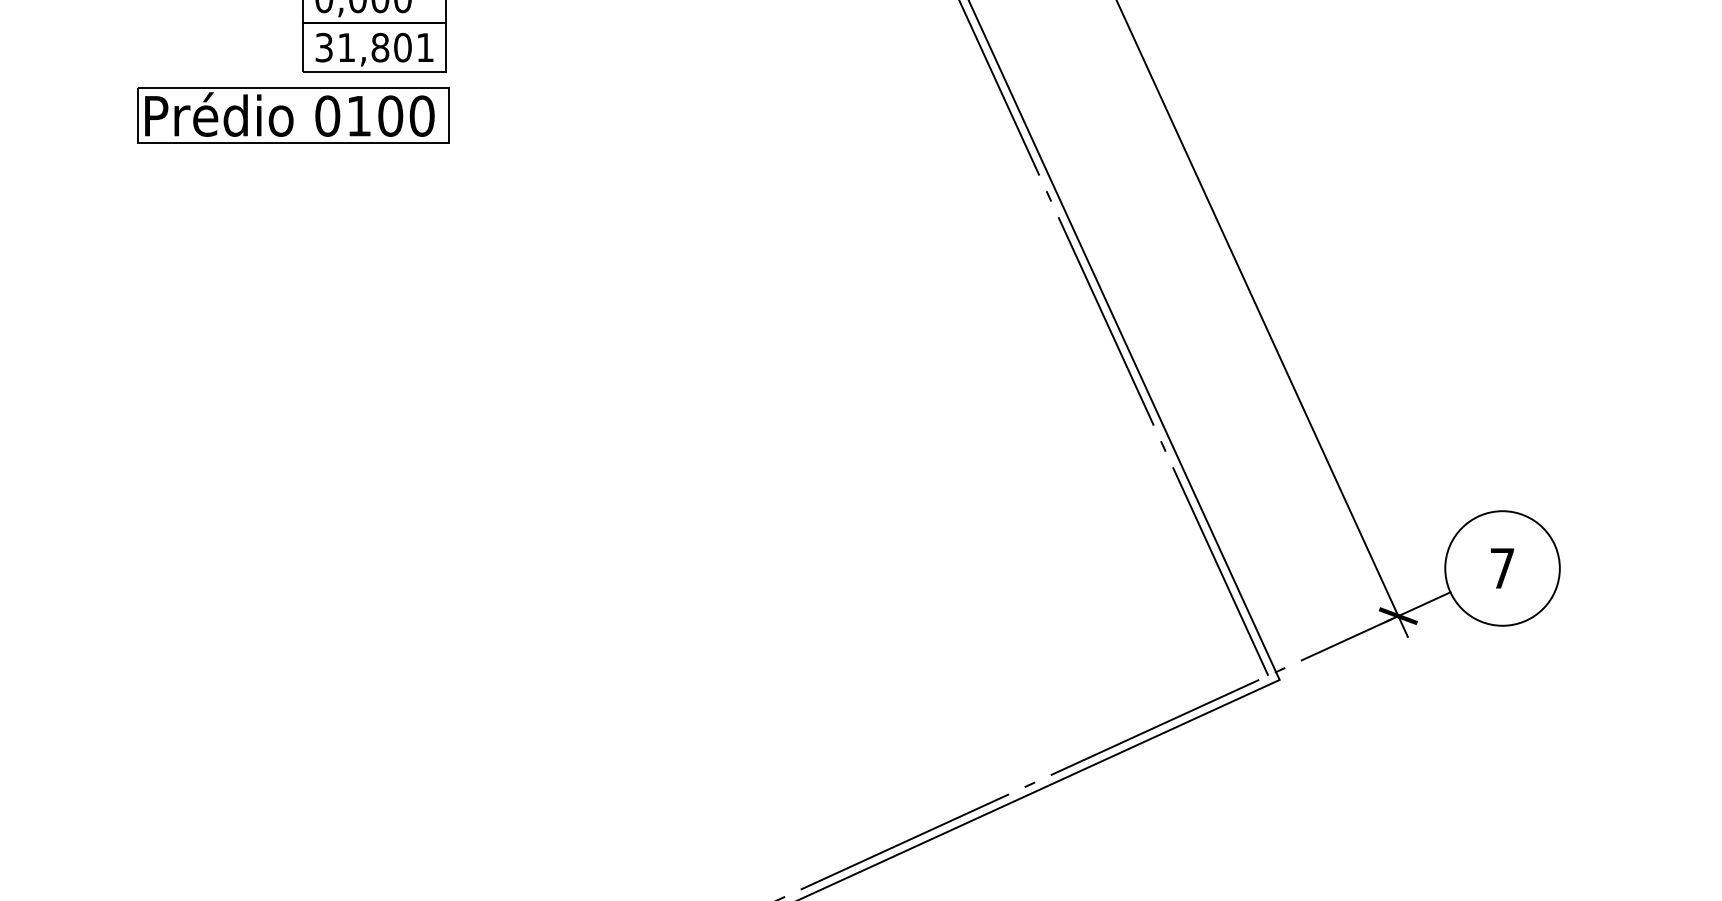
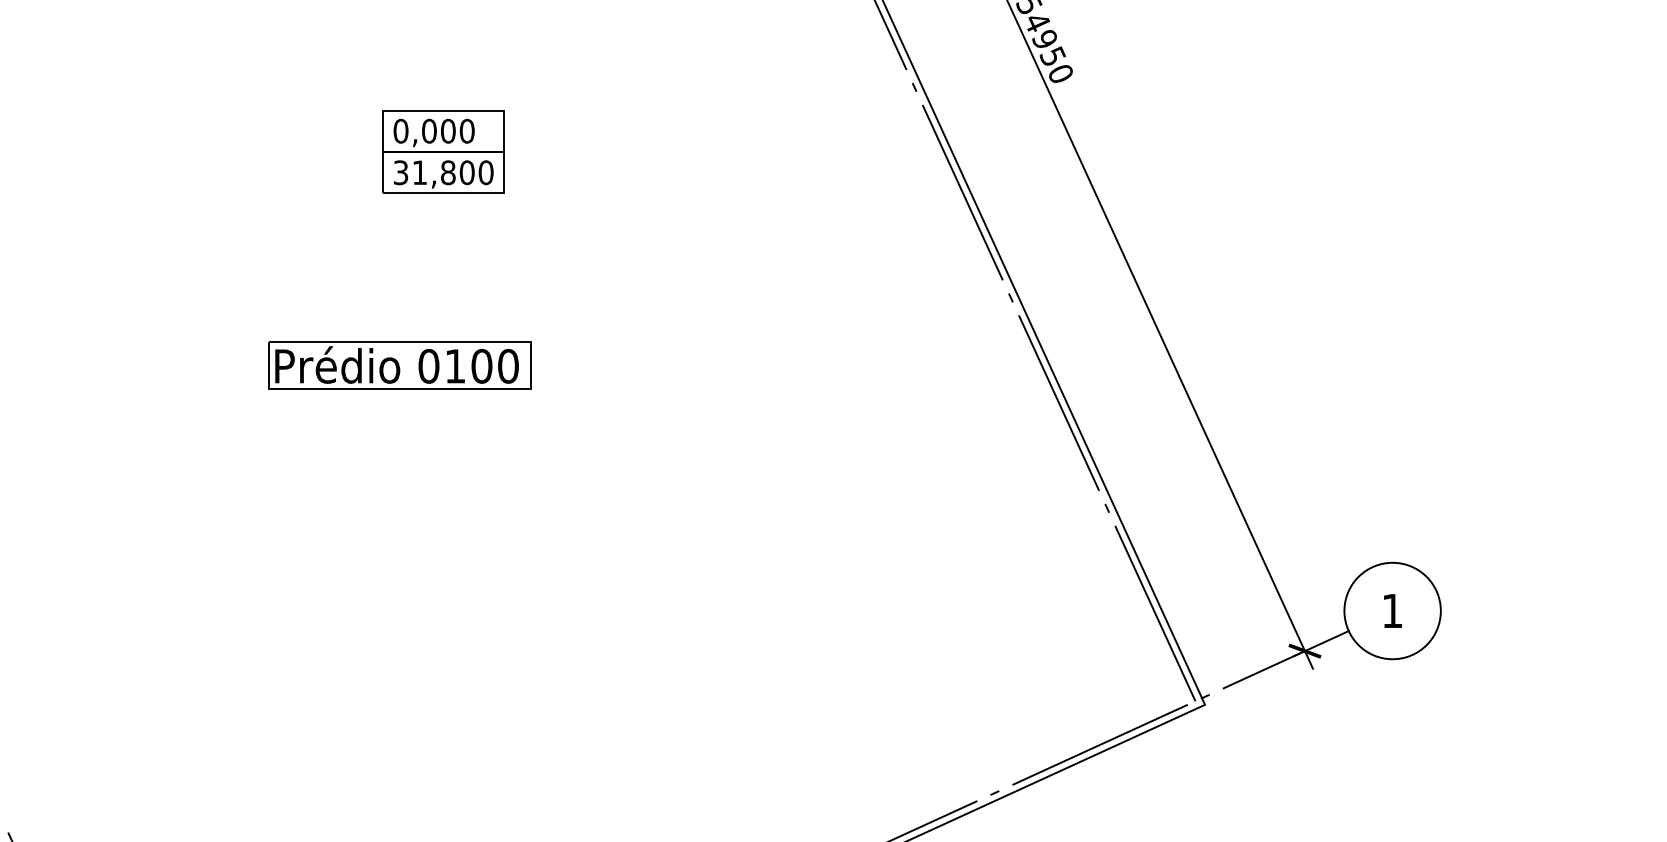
text: (424, 47) -> (485, 172), 31,801 -> 31,800
part: (292, 115) -> (399, 365), moved
text: (1502, 567) -> (1392, 610), 7 -> 1

